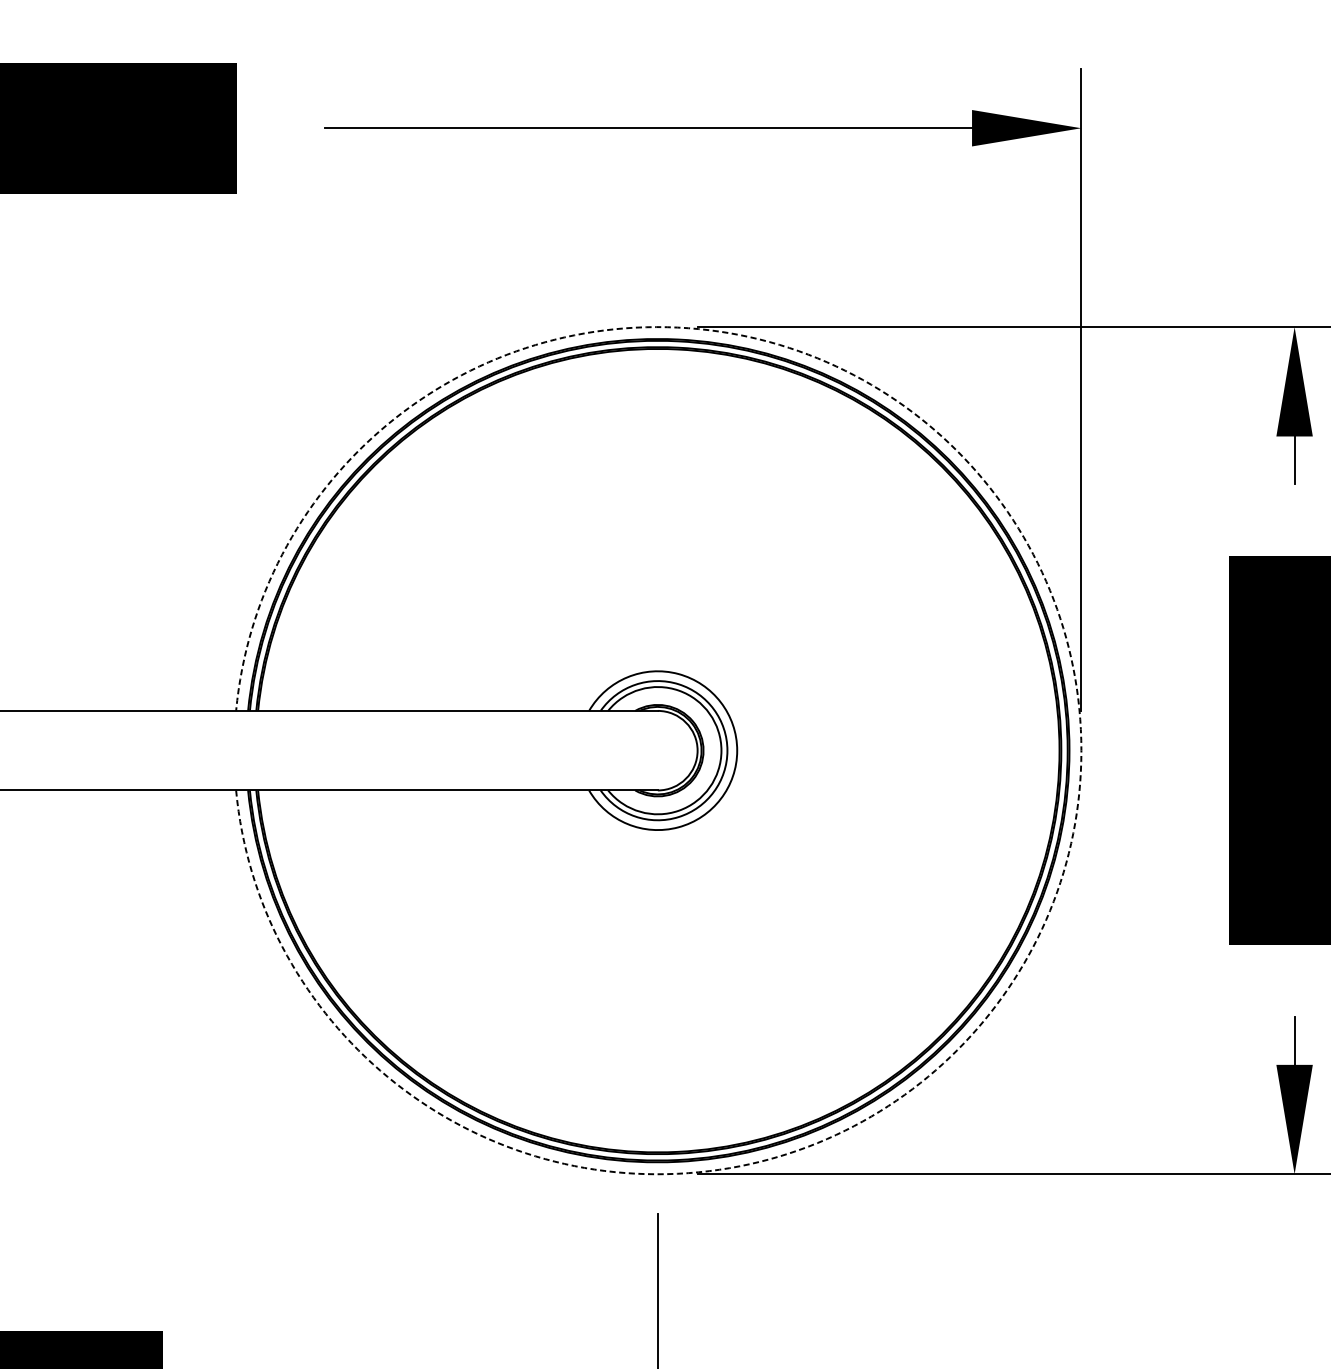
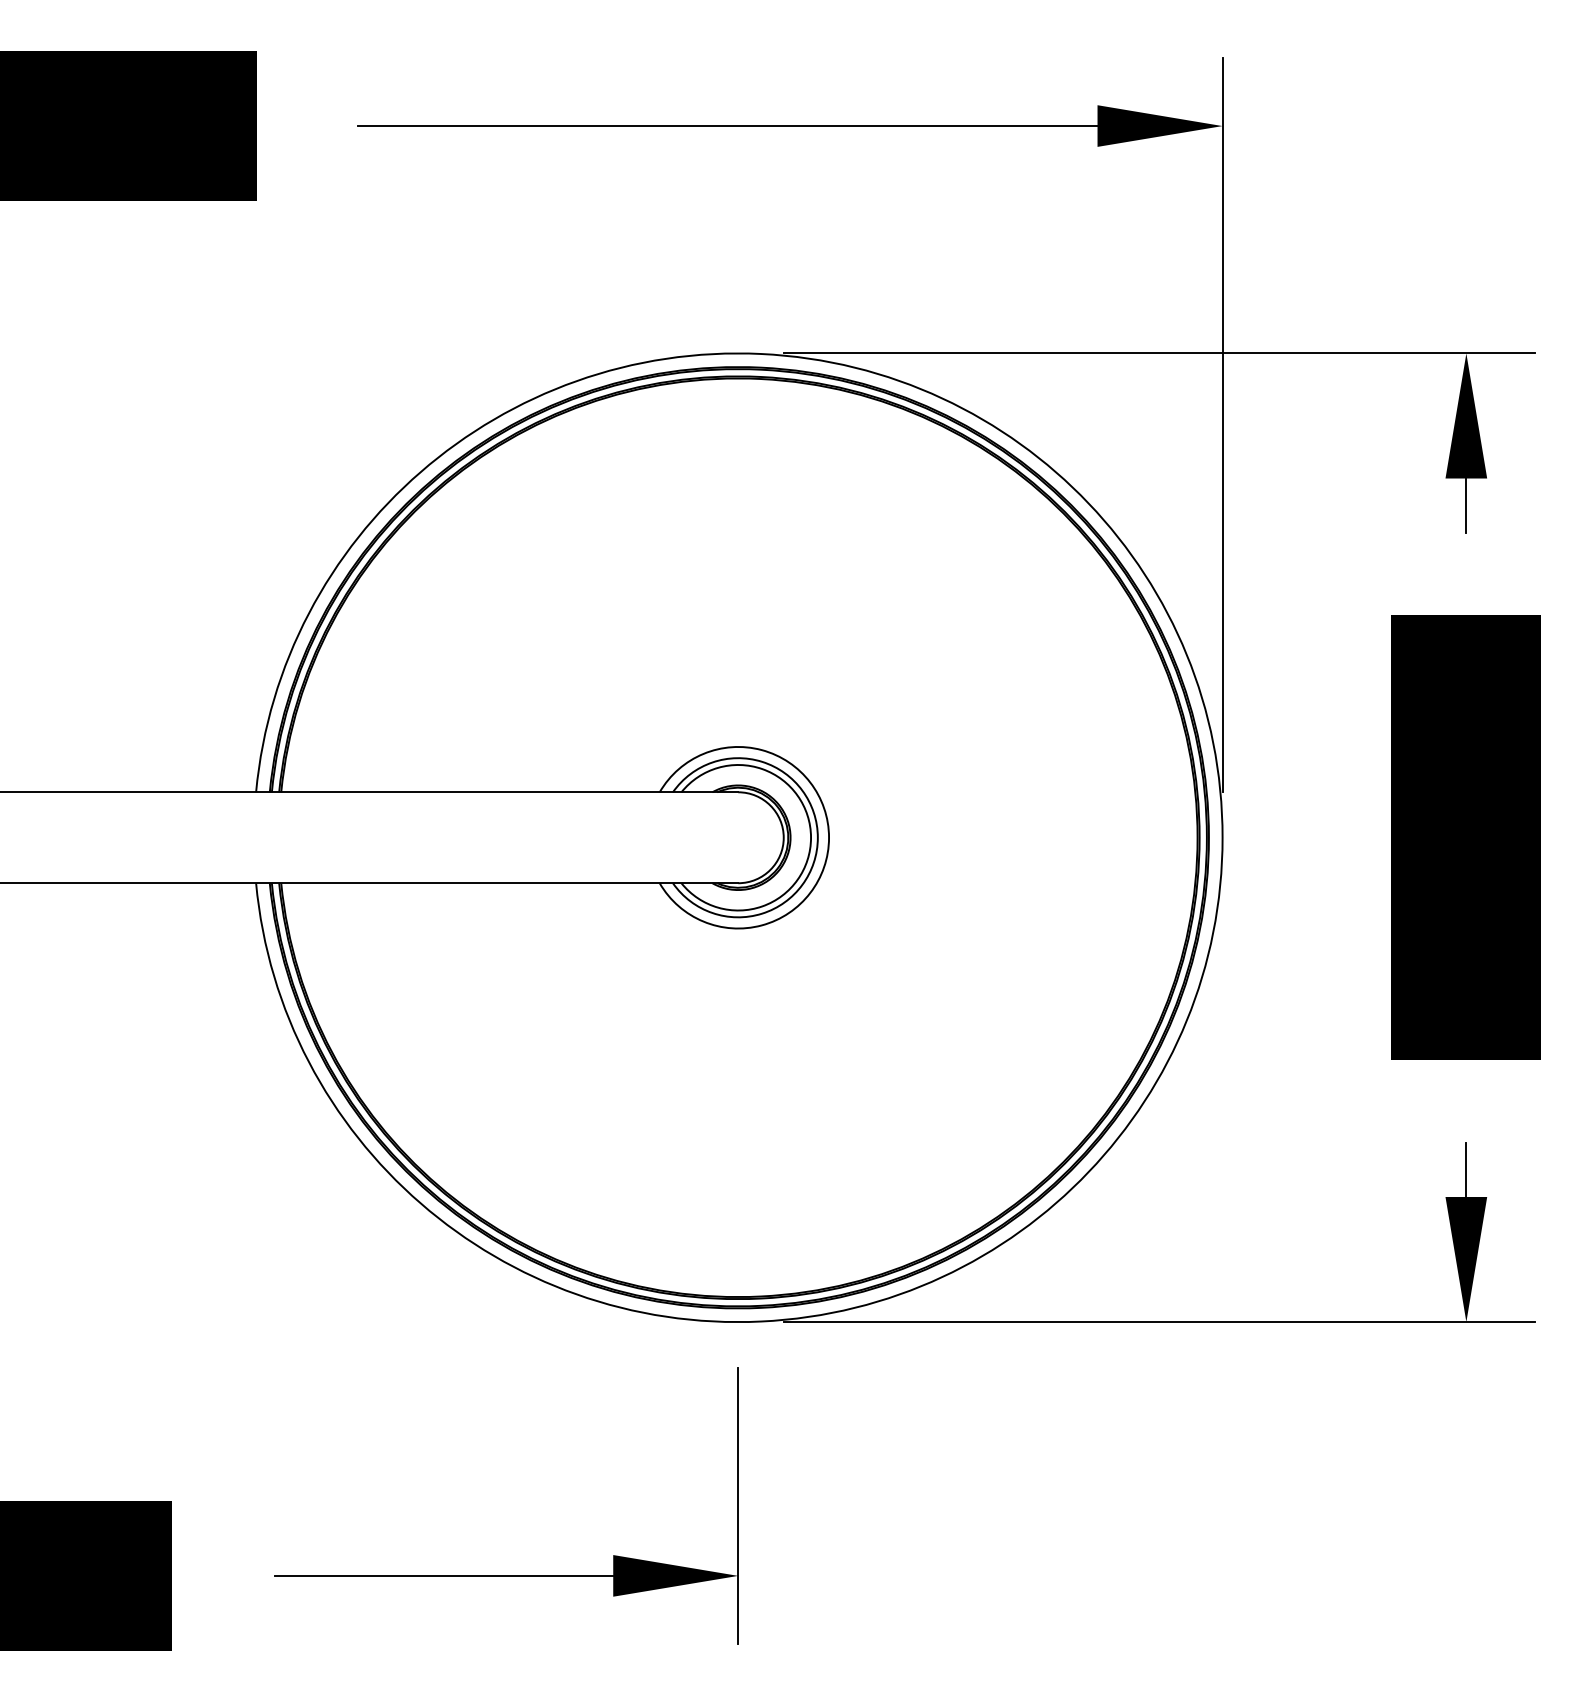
arc: (1081, 750) -> (1222, 837), dashed -> solid

